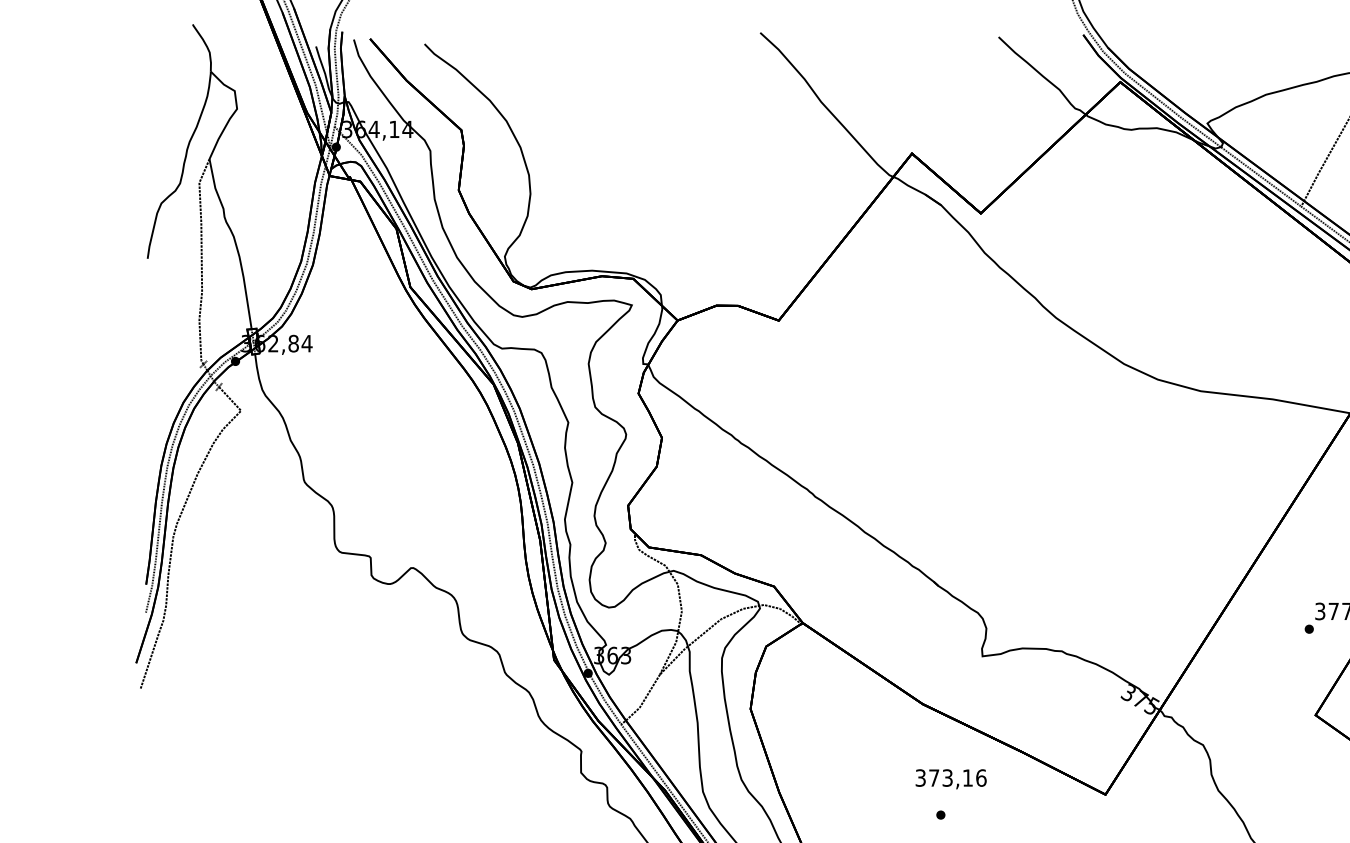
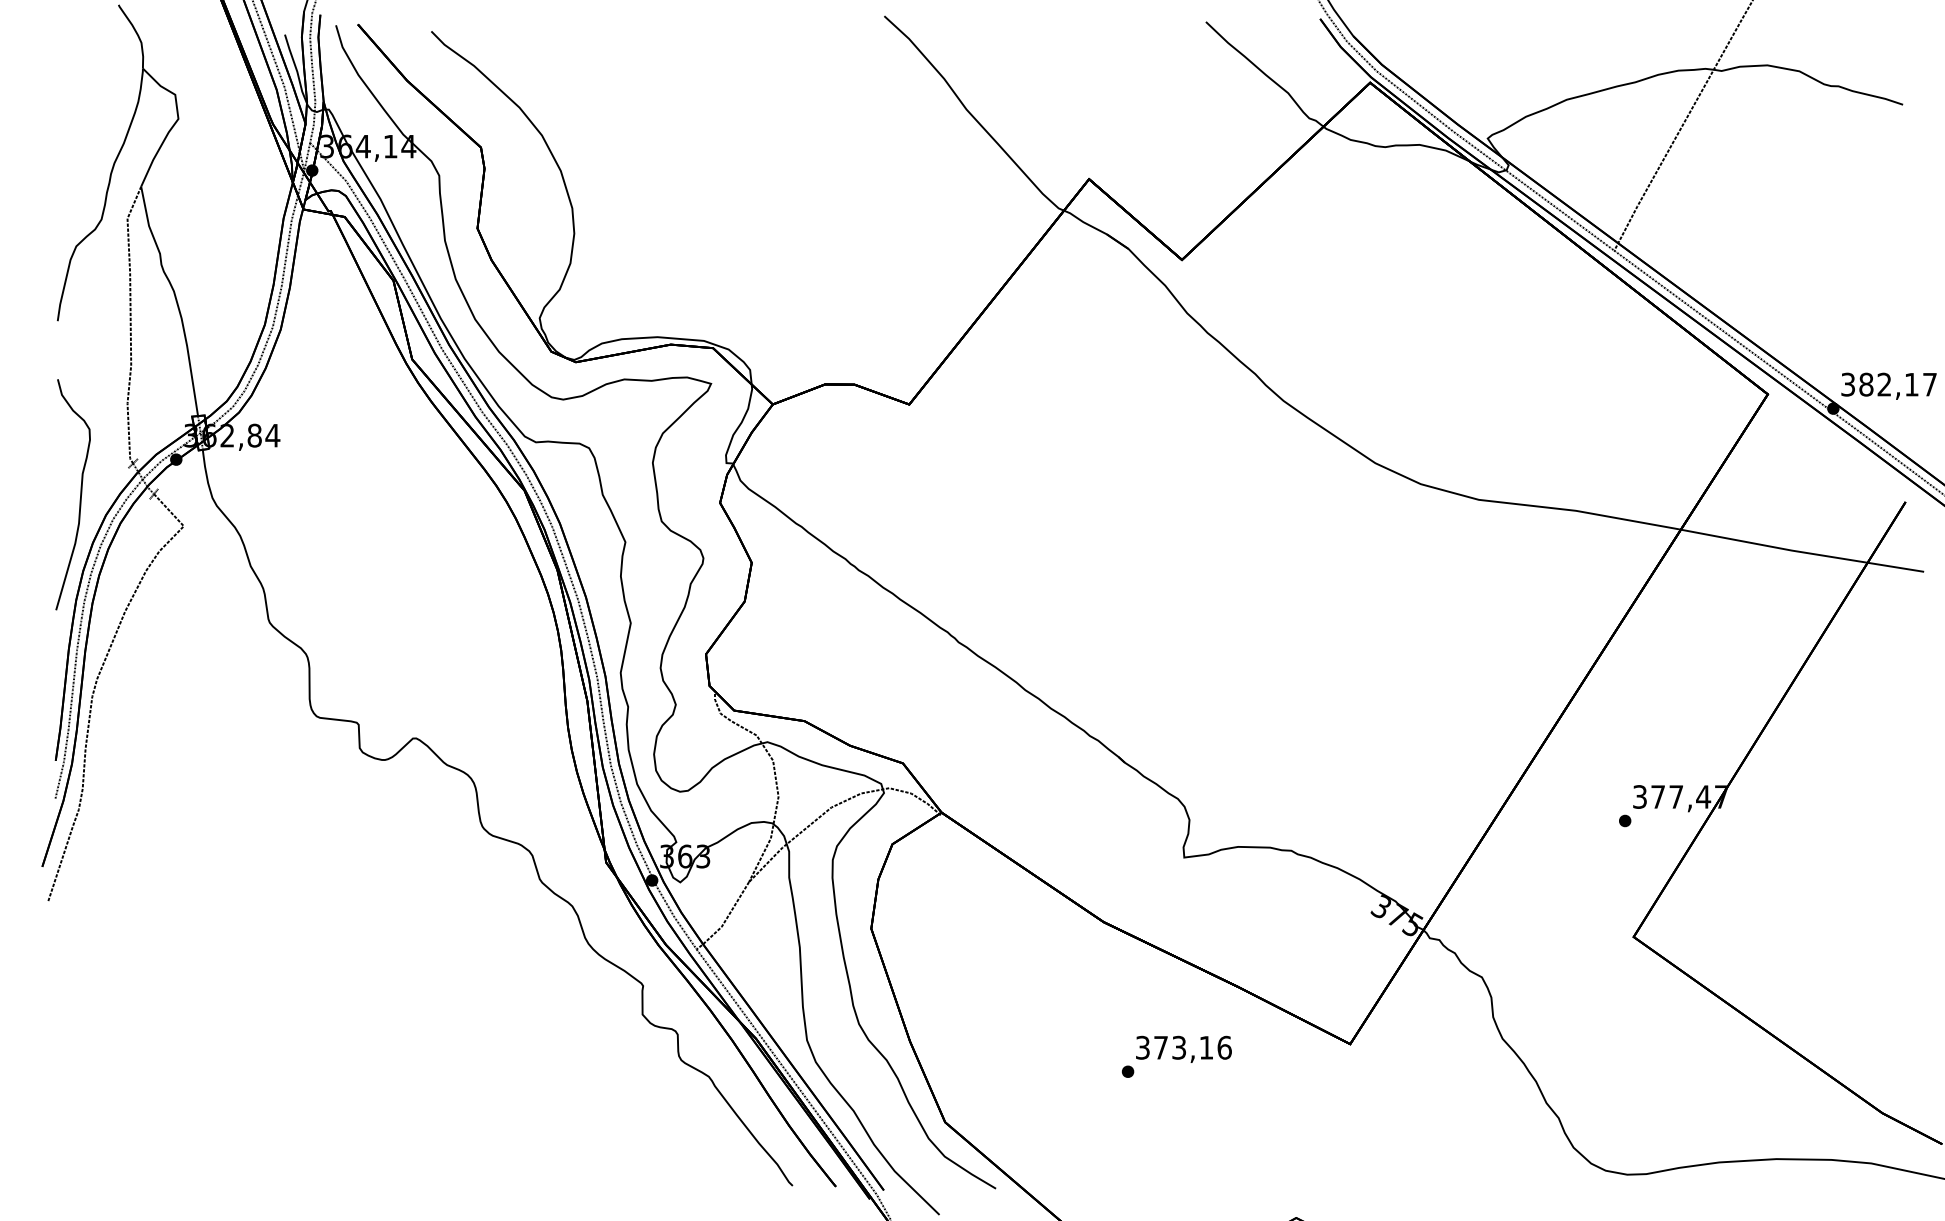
curve: (164, 387) -> (80, 494), added
text: (950, 778) -> (1183, 1048), moved

